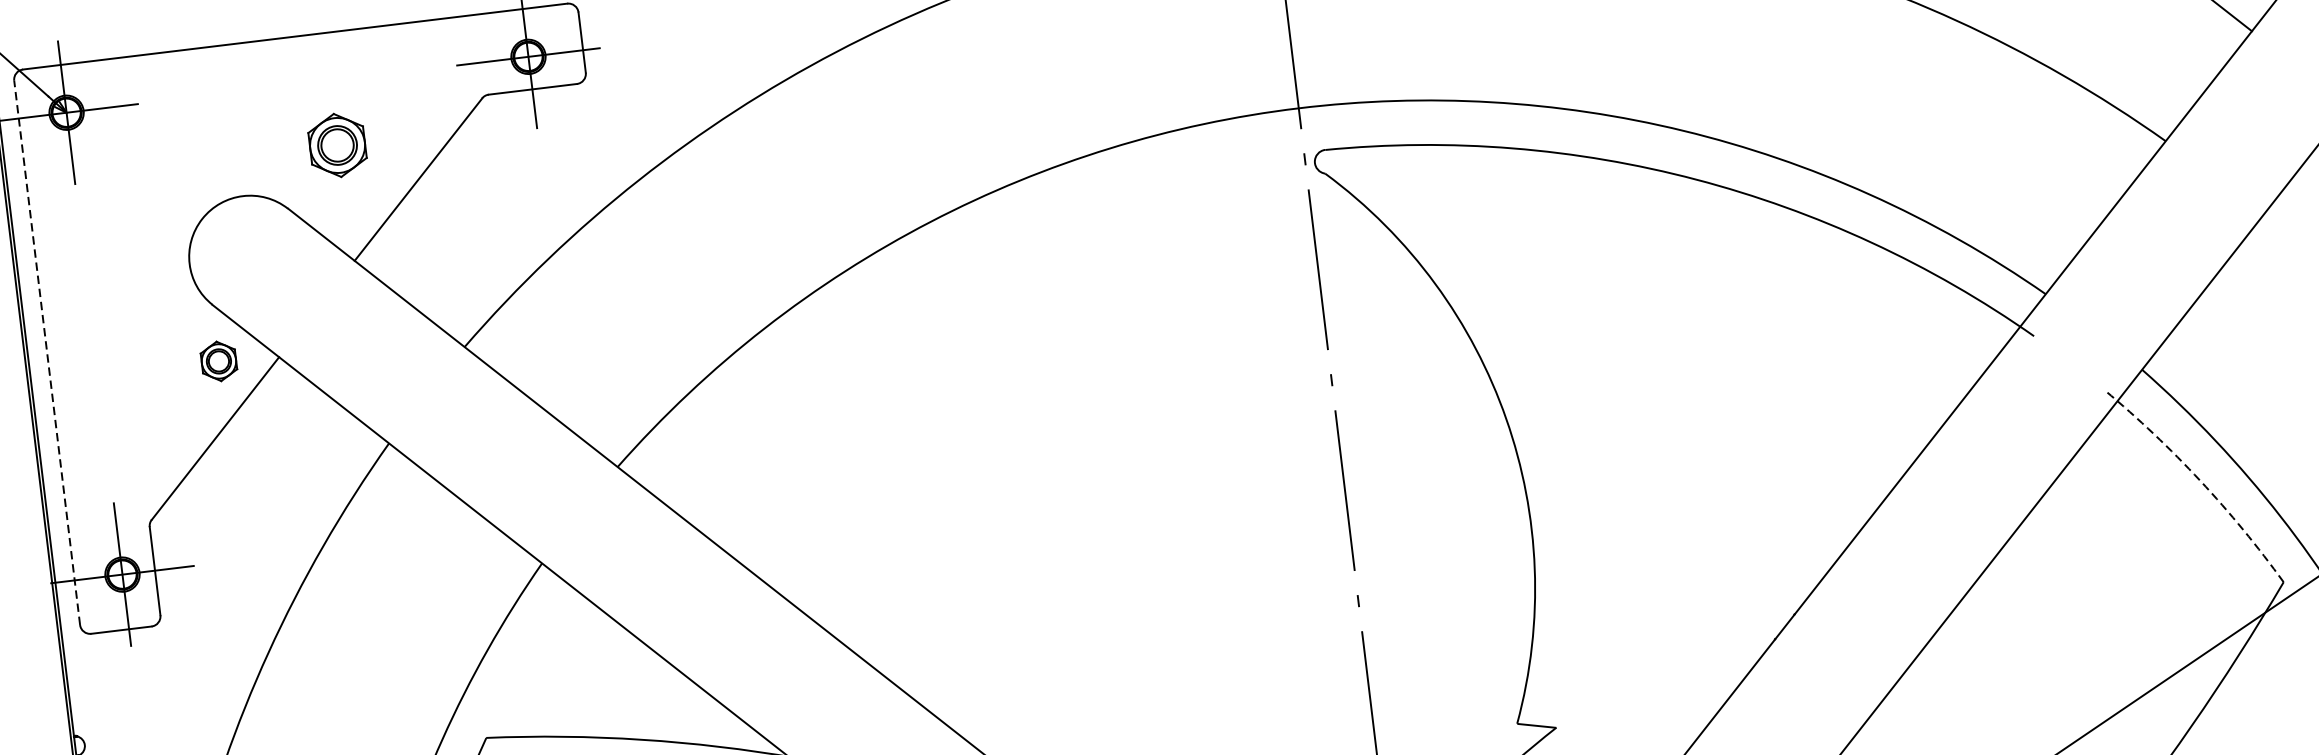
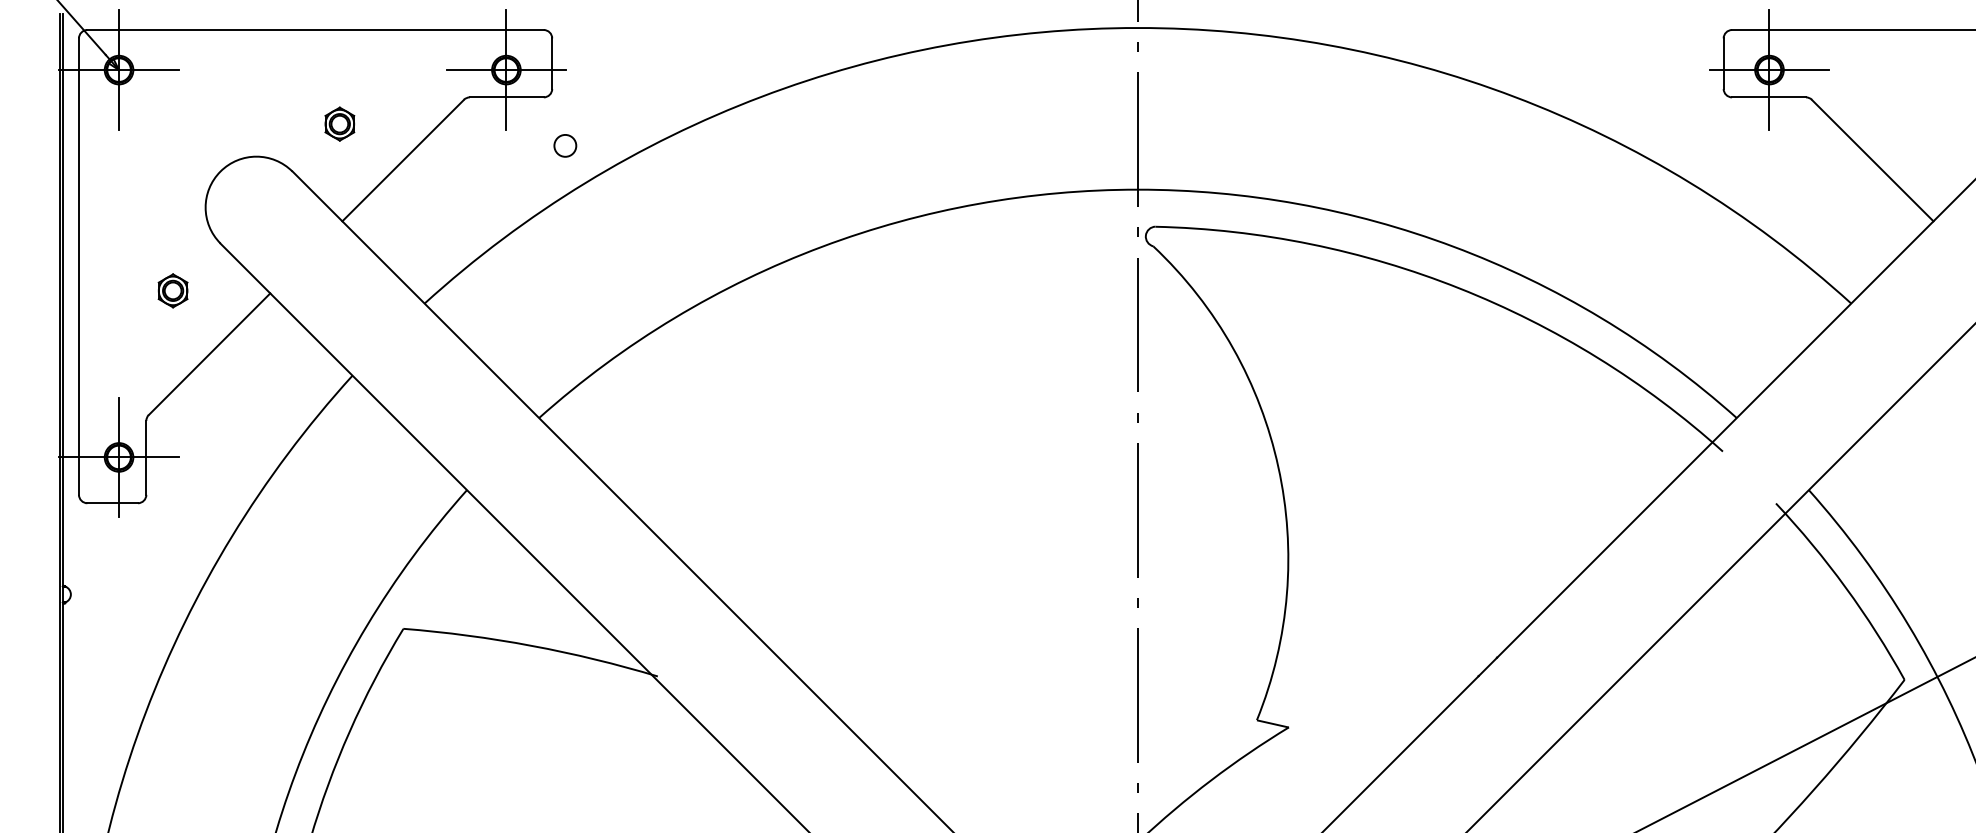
circle: (609, 138) -> (565, 145), added
part: (337, 144) -> (339, 123), size x0.62
line: (46, 352) -> (78, 266), dashed -> solid
part: (218, 361) -> (172, 290), moved
arc: (2199, 480) -> (1845, 587), dashed -> solid

